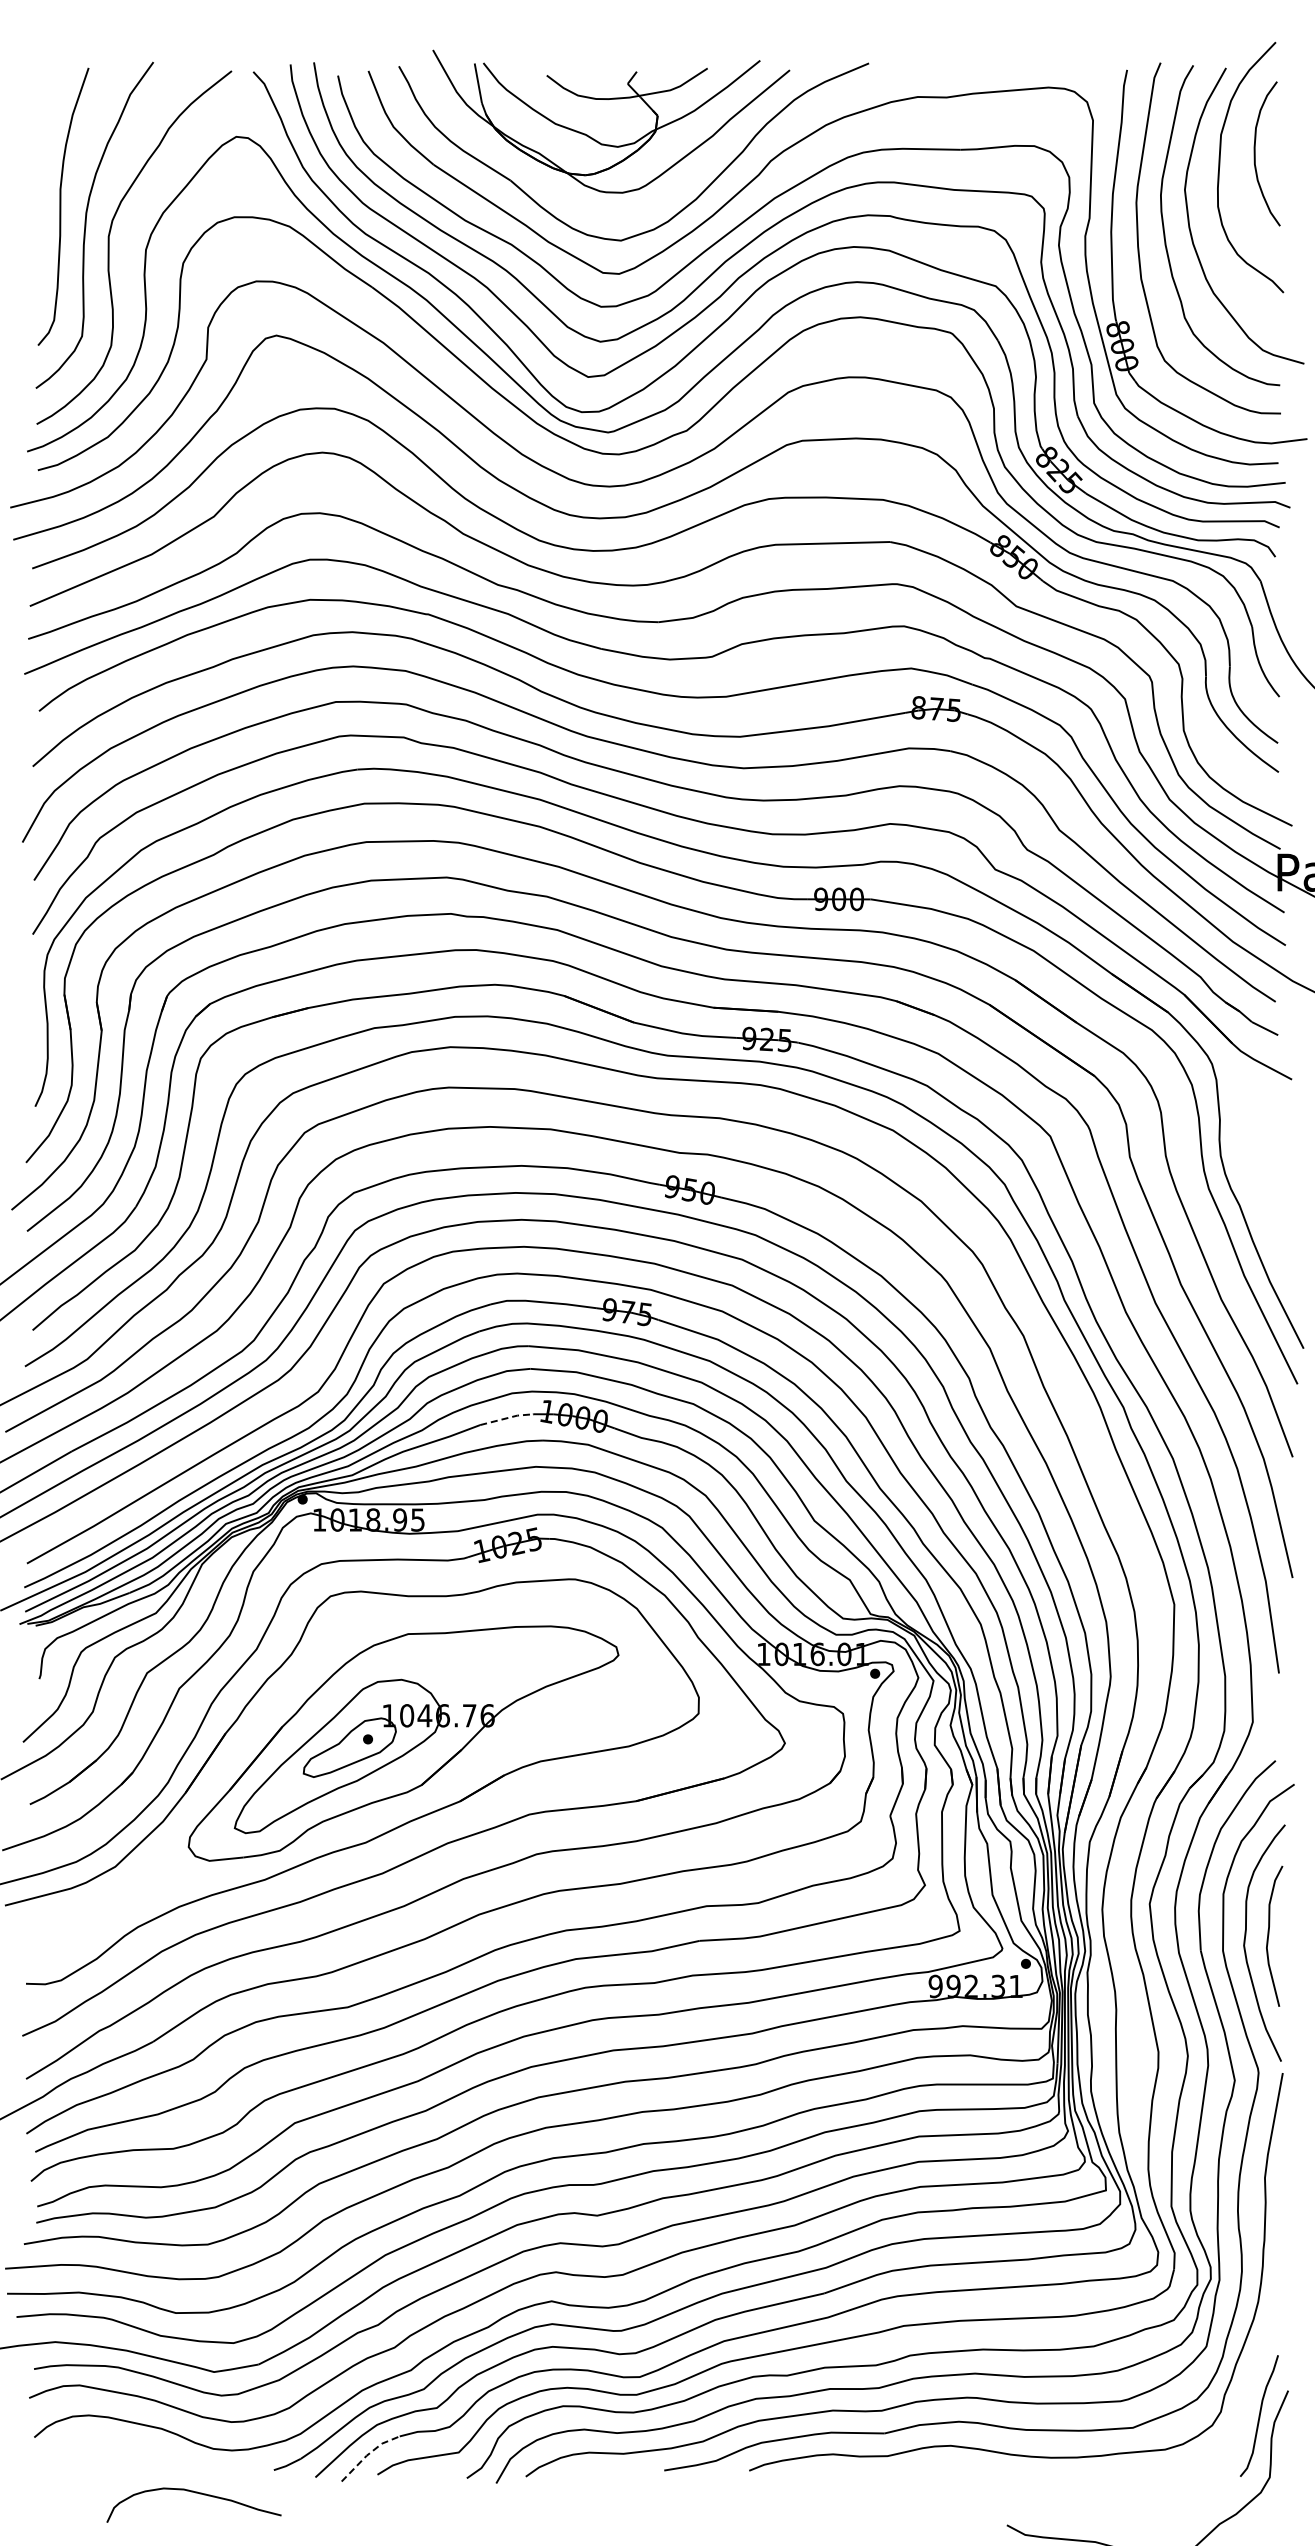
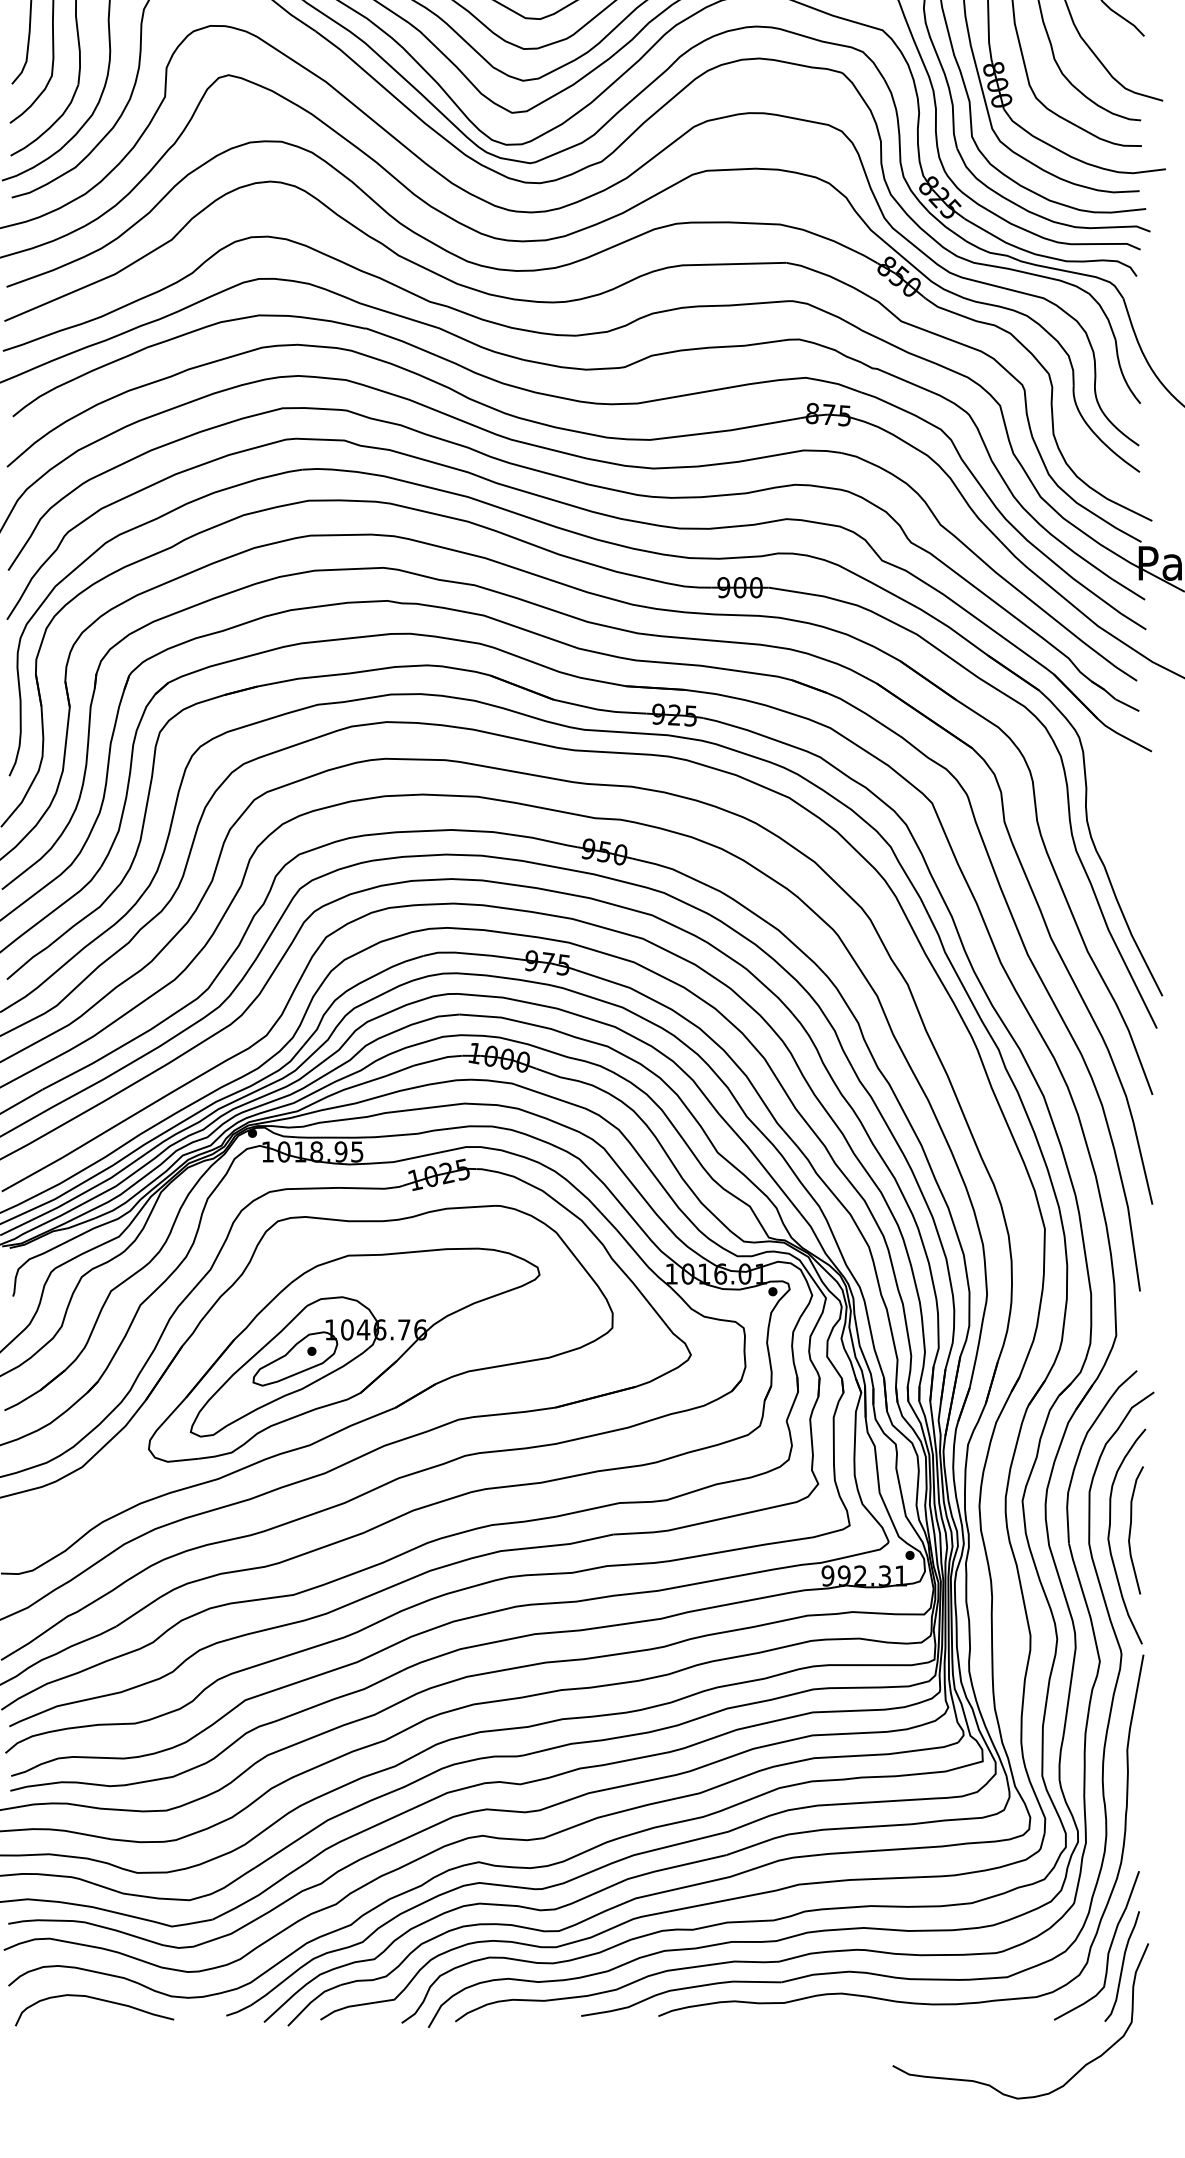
line: (506, 1418) -> (437, 1059), dashed -> solid
curve: (1244, 2397) -> (1108, 1949), added
line: (368, 2454) -> (312, 2001), dashed -> solid
curve: (195, 2493) -> (95, 1999), moved

